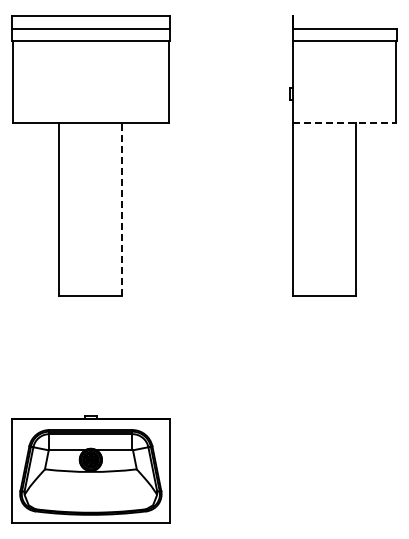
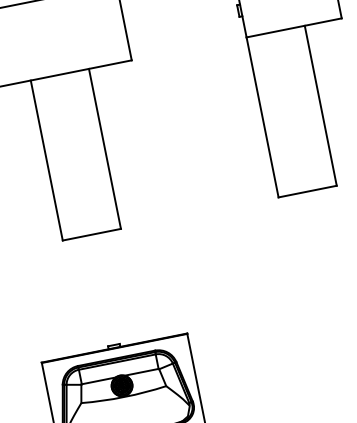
line: (344, 123) -> (294, 28), dashed -> solid
line: (122, 209) -> (105, 148), dashed -> solid

